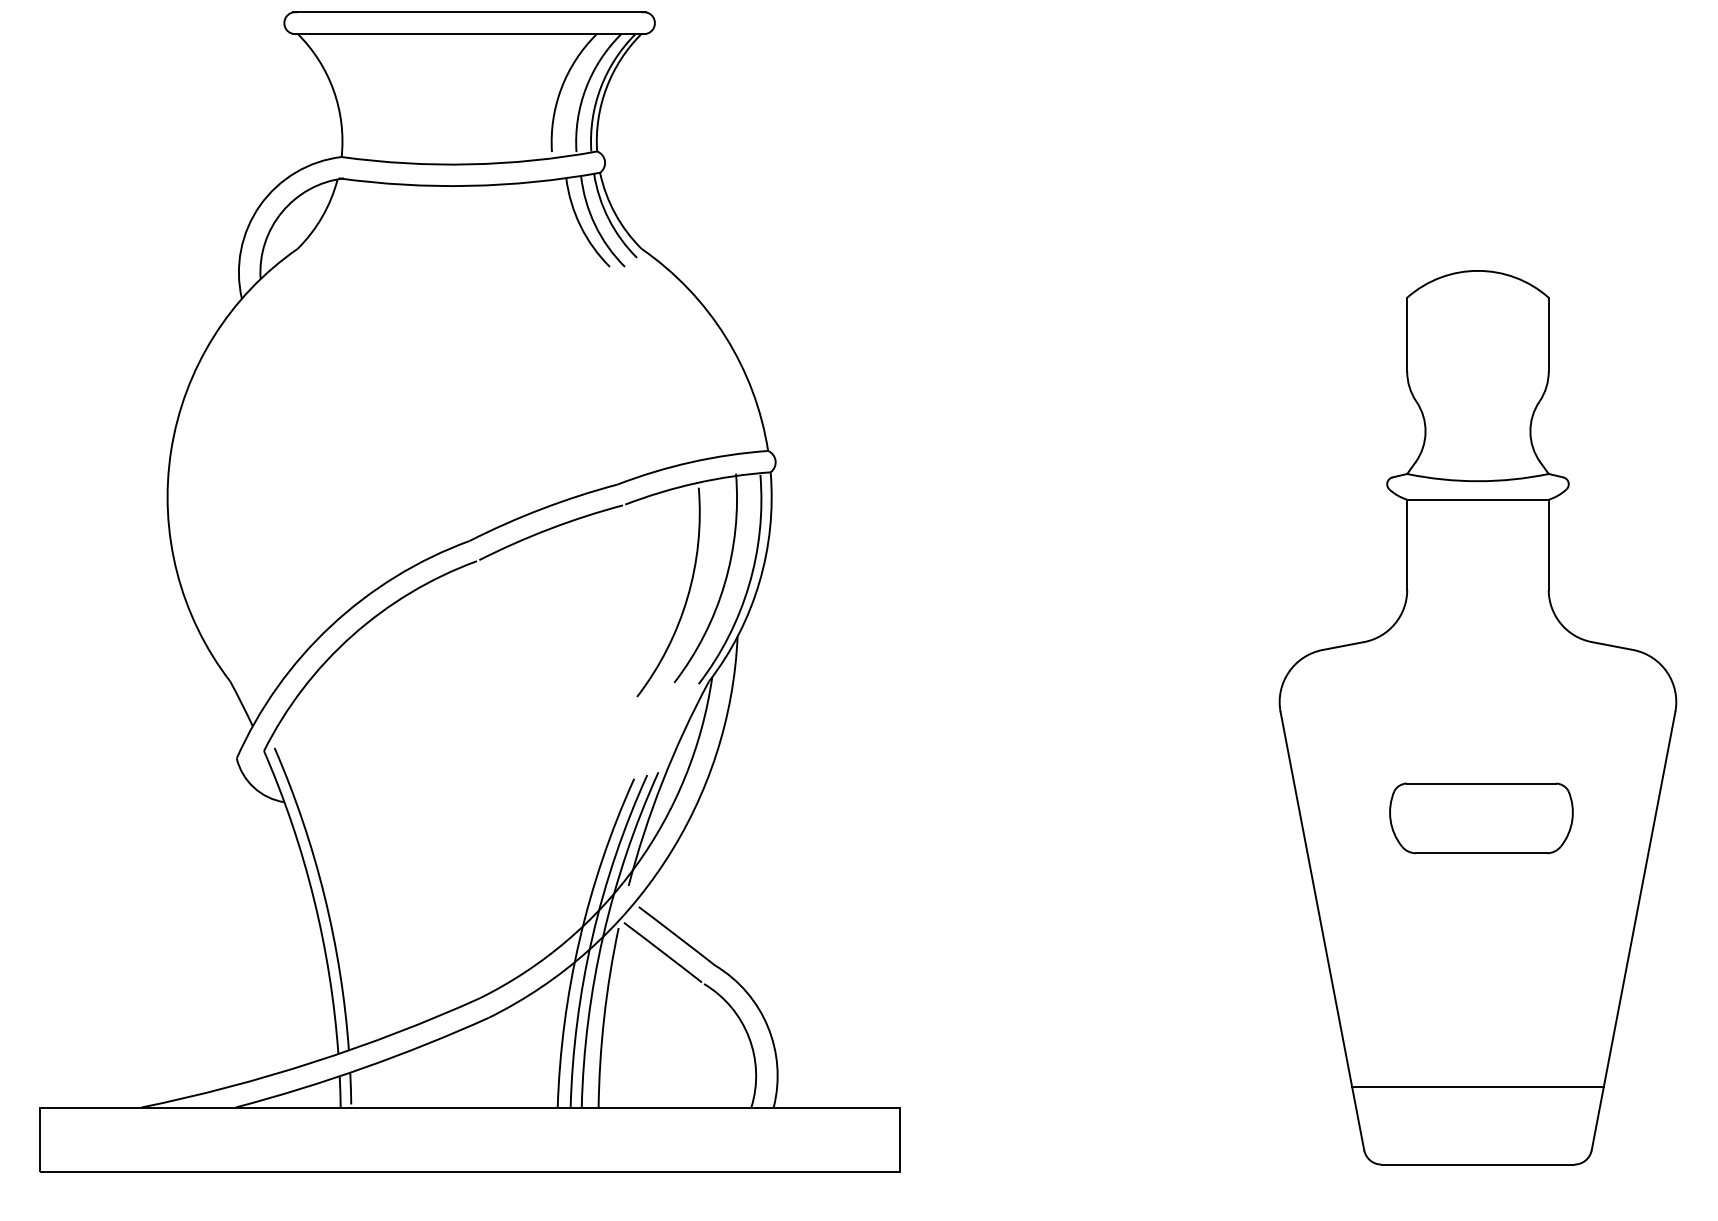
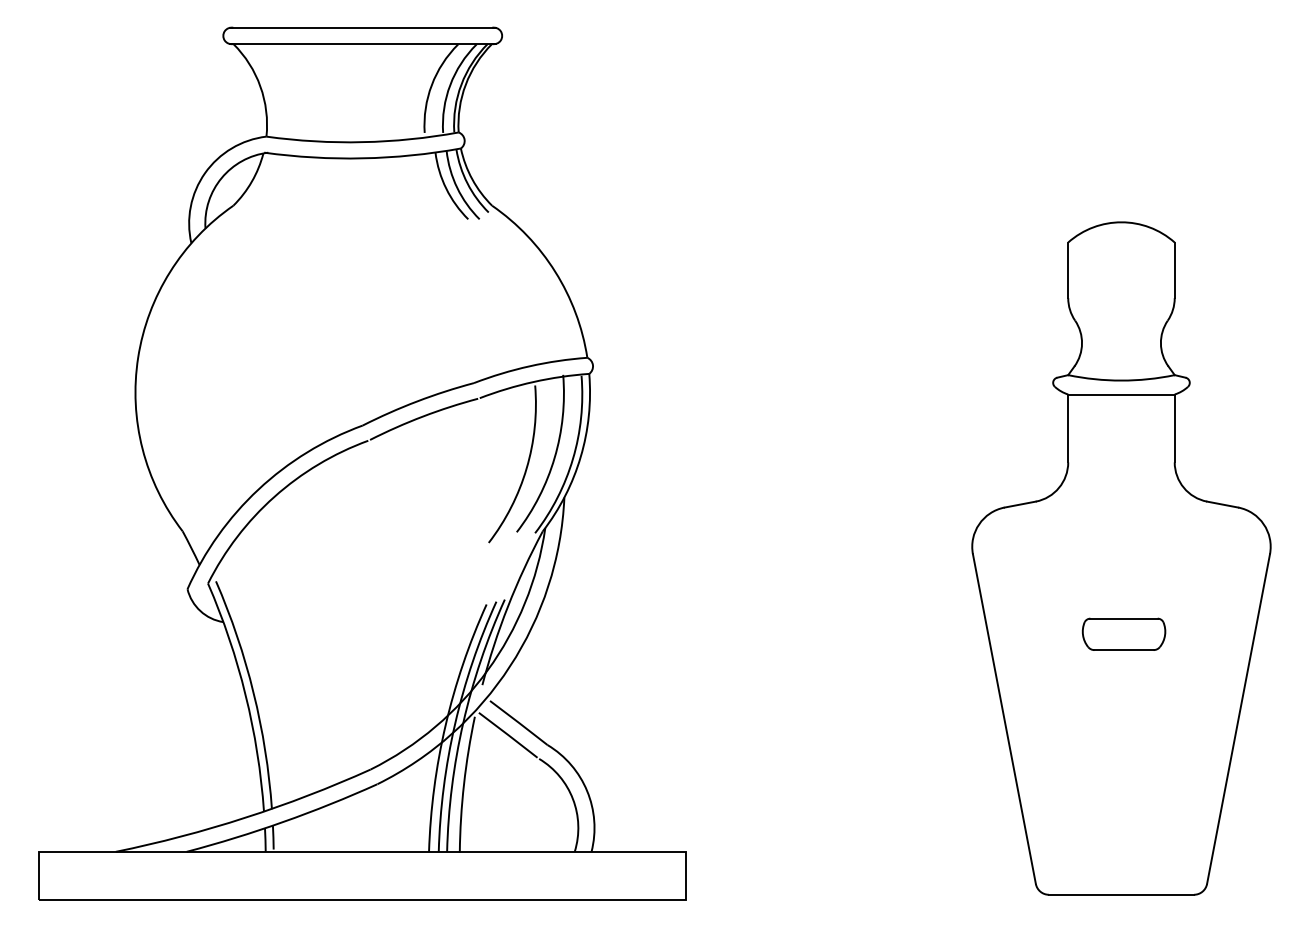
part: (1480, 818) -> (1123, 634), size x0.6
line: (1478, 1087) -> (1121, 836), removed

